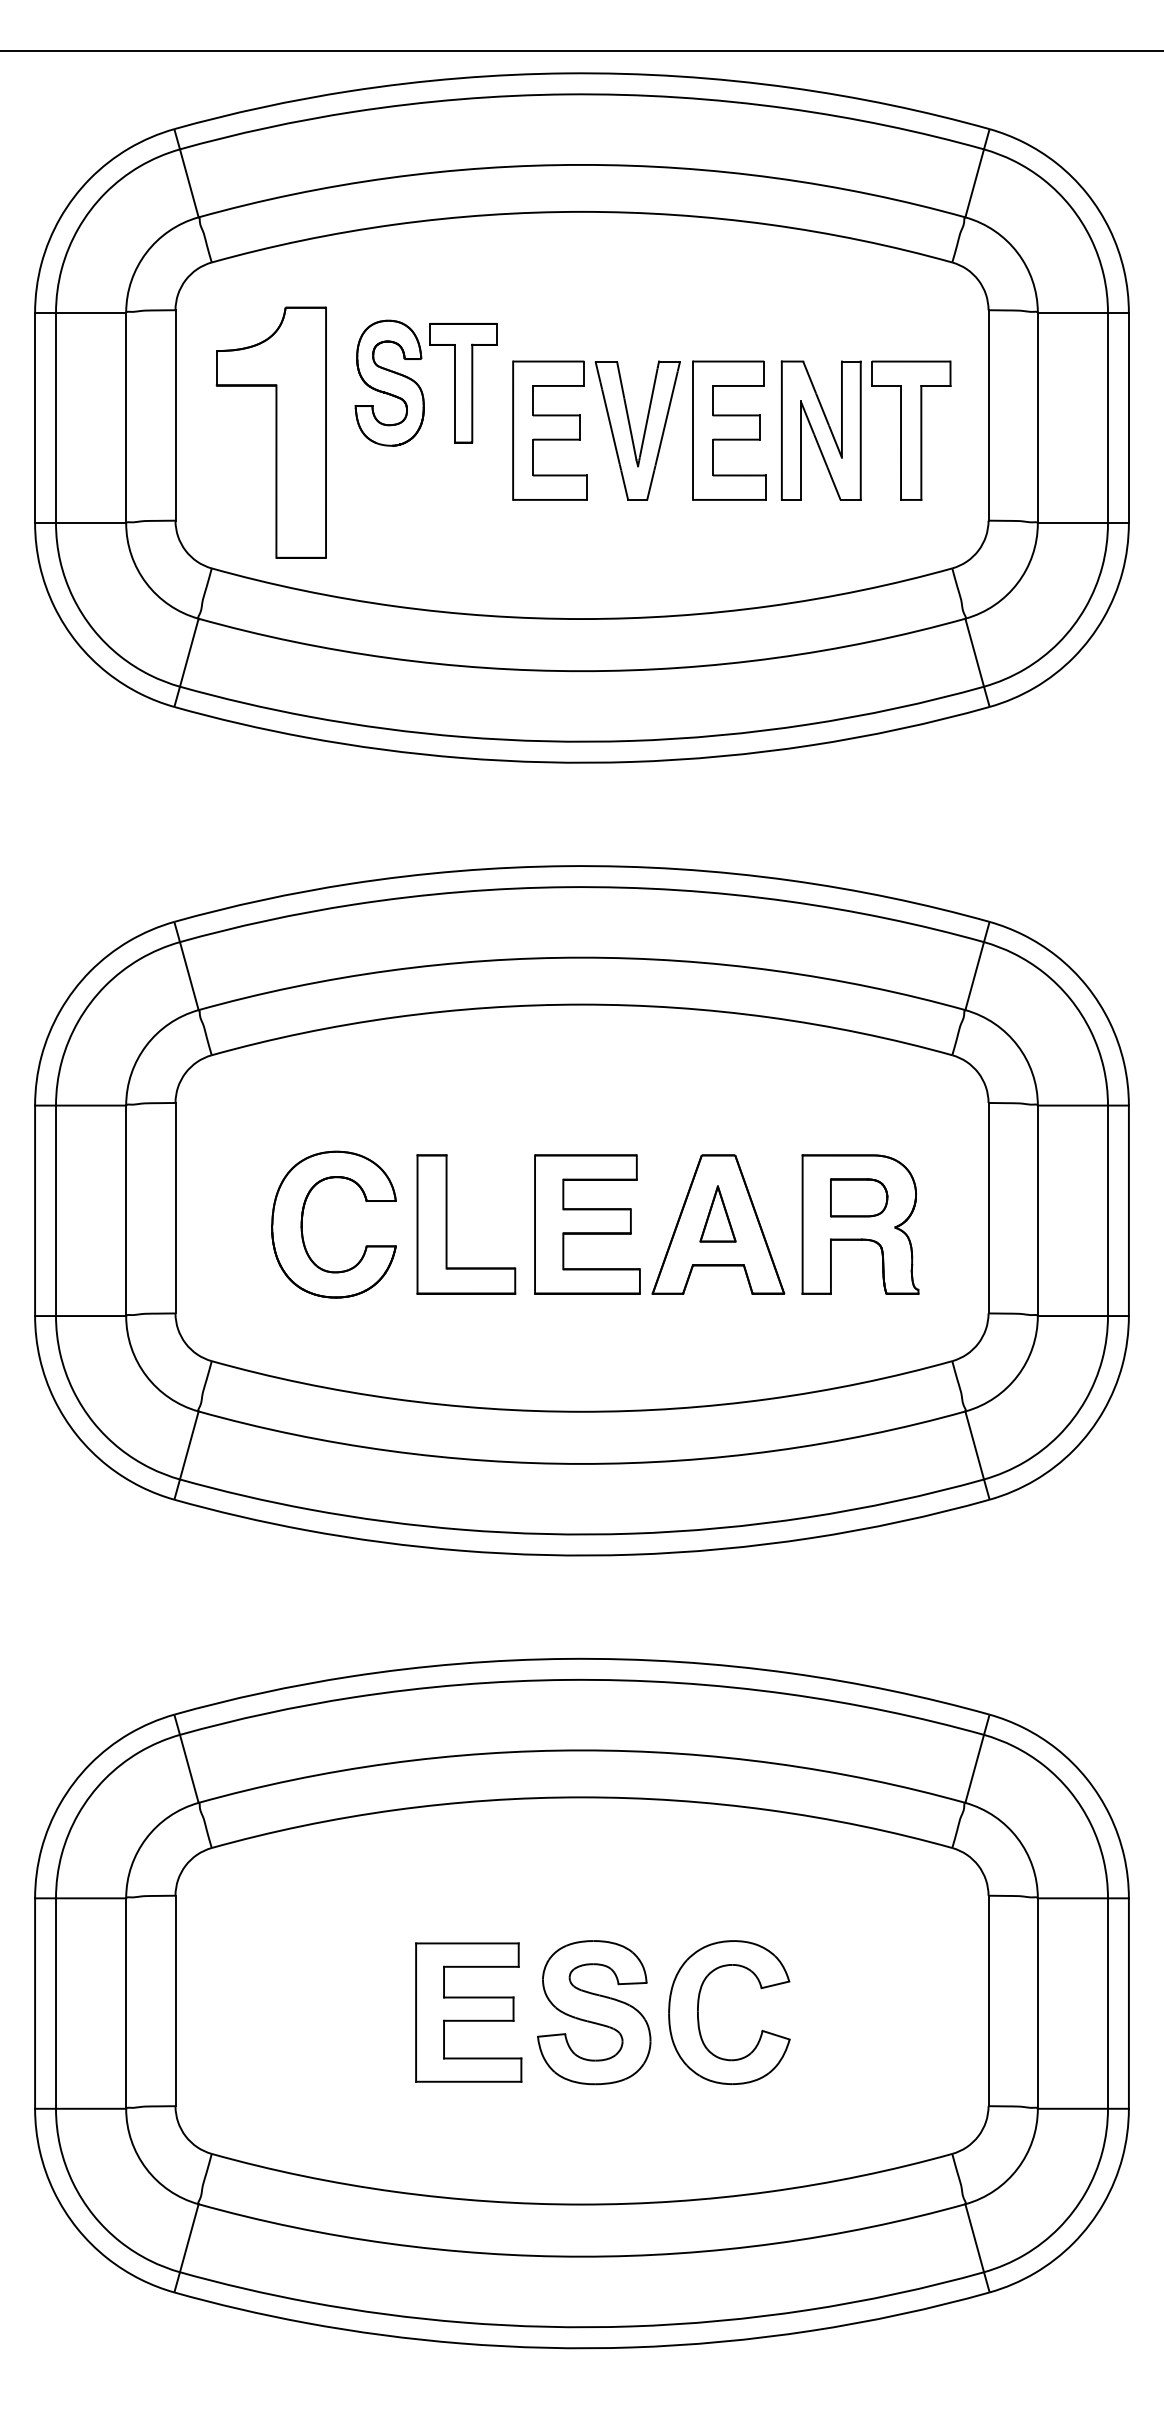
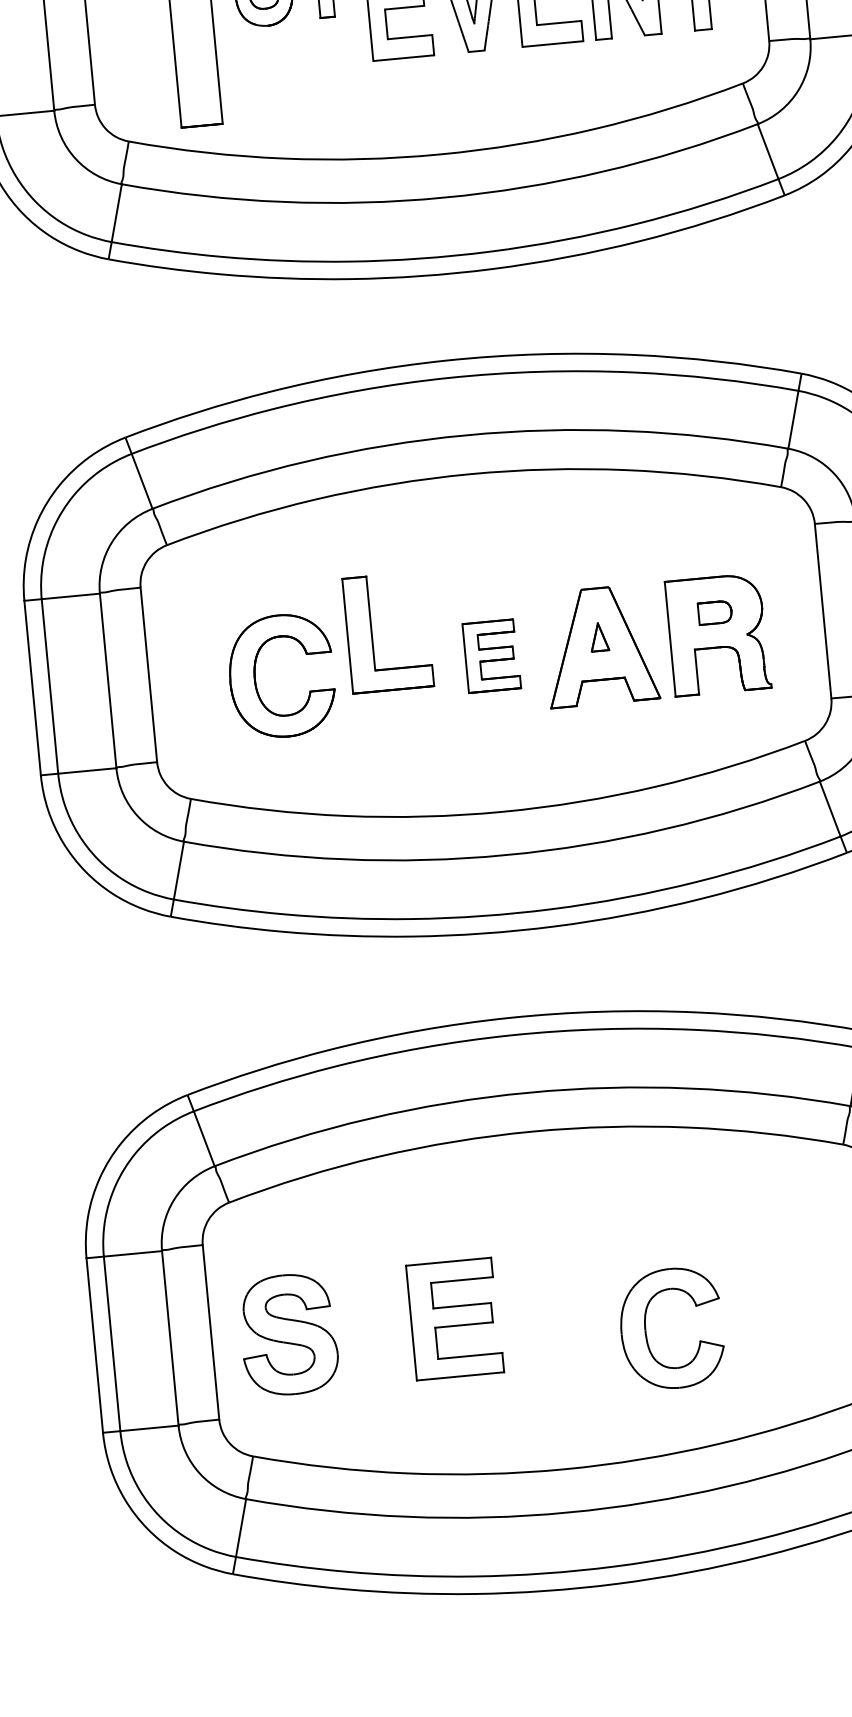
part: (859, 1197) -> (715, 612), size x0.7
part: (717, 1213) -> (598, 636), size x0.6
part: (447, 1224) -> (372, 633), moved
part: (587, 1224) -> (491, 656), size x0.6
part: (594, 2012) -> (289, 1334), moved
part: (699, 2019) -> (647, 1336), moved

